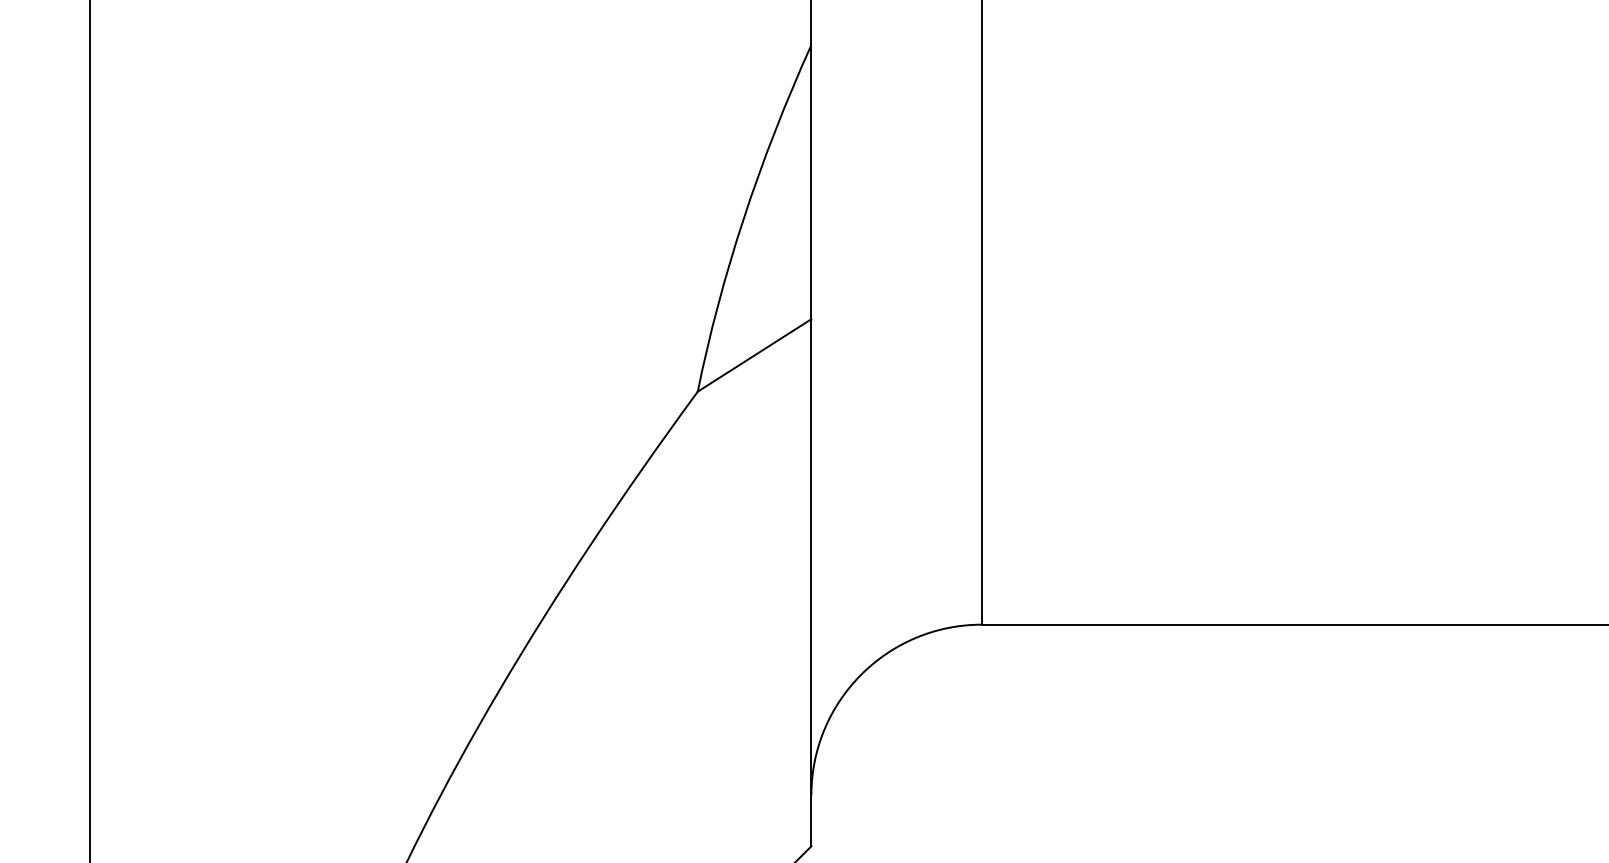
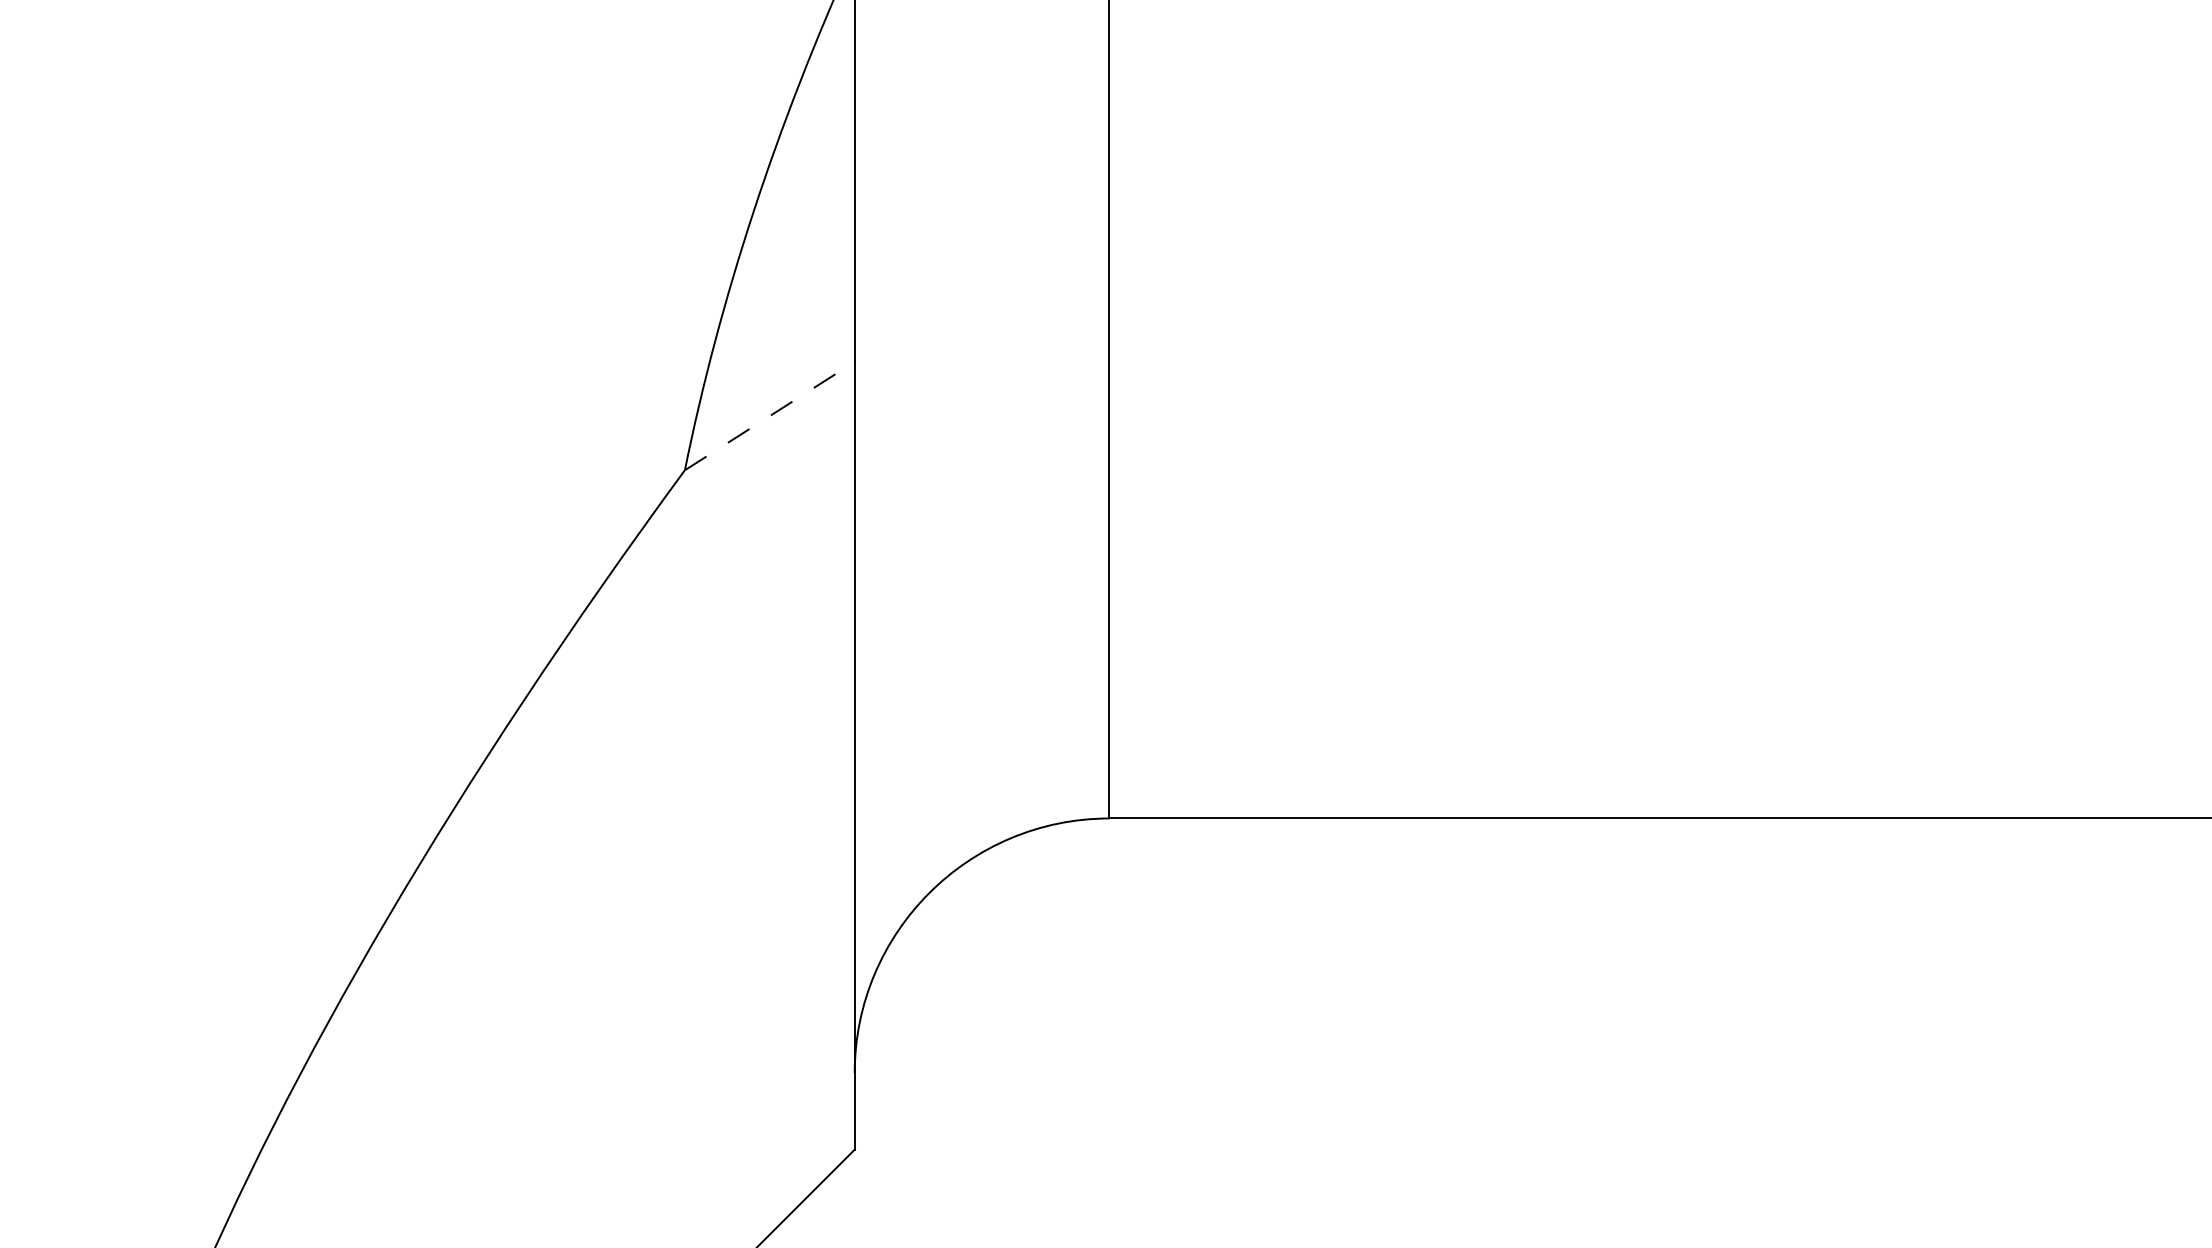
line: (755, 355) -> (771, 416), solid -> dashed

